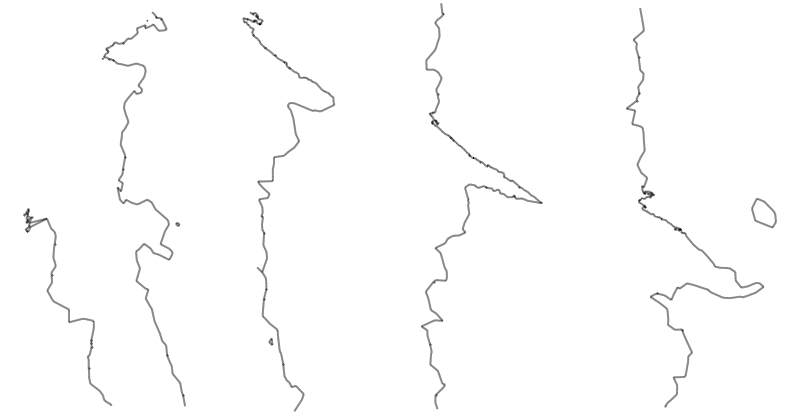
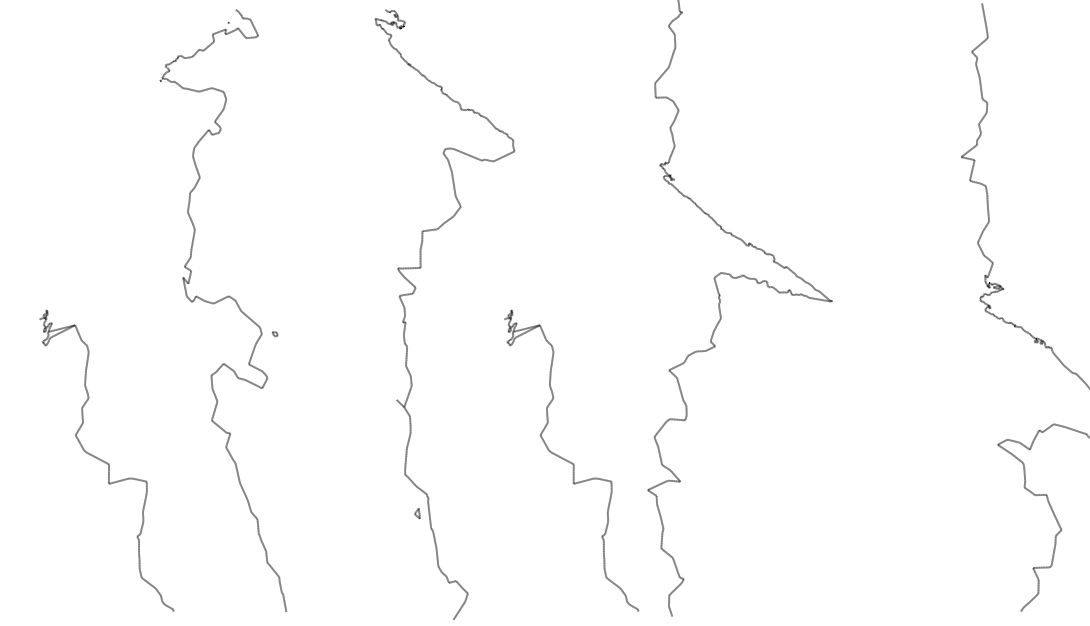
part: (371, 306) -> (571, 459), added

